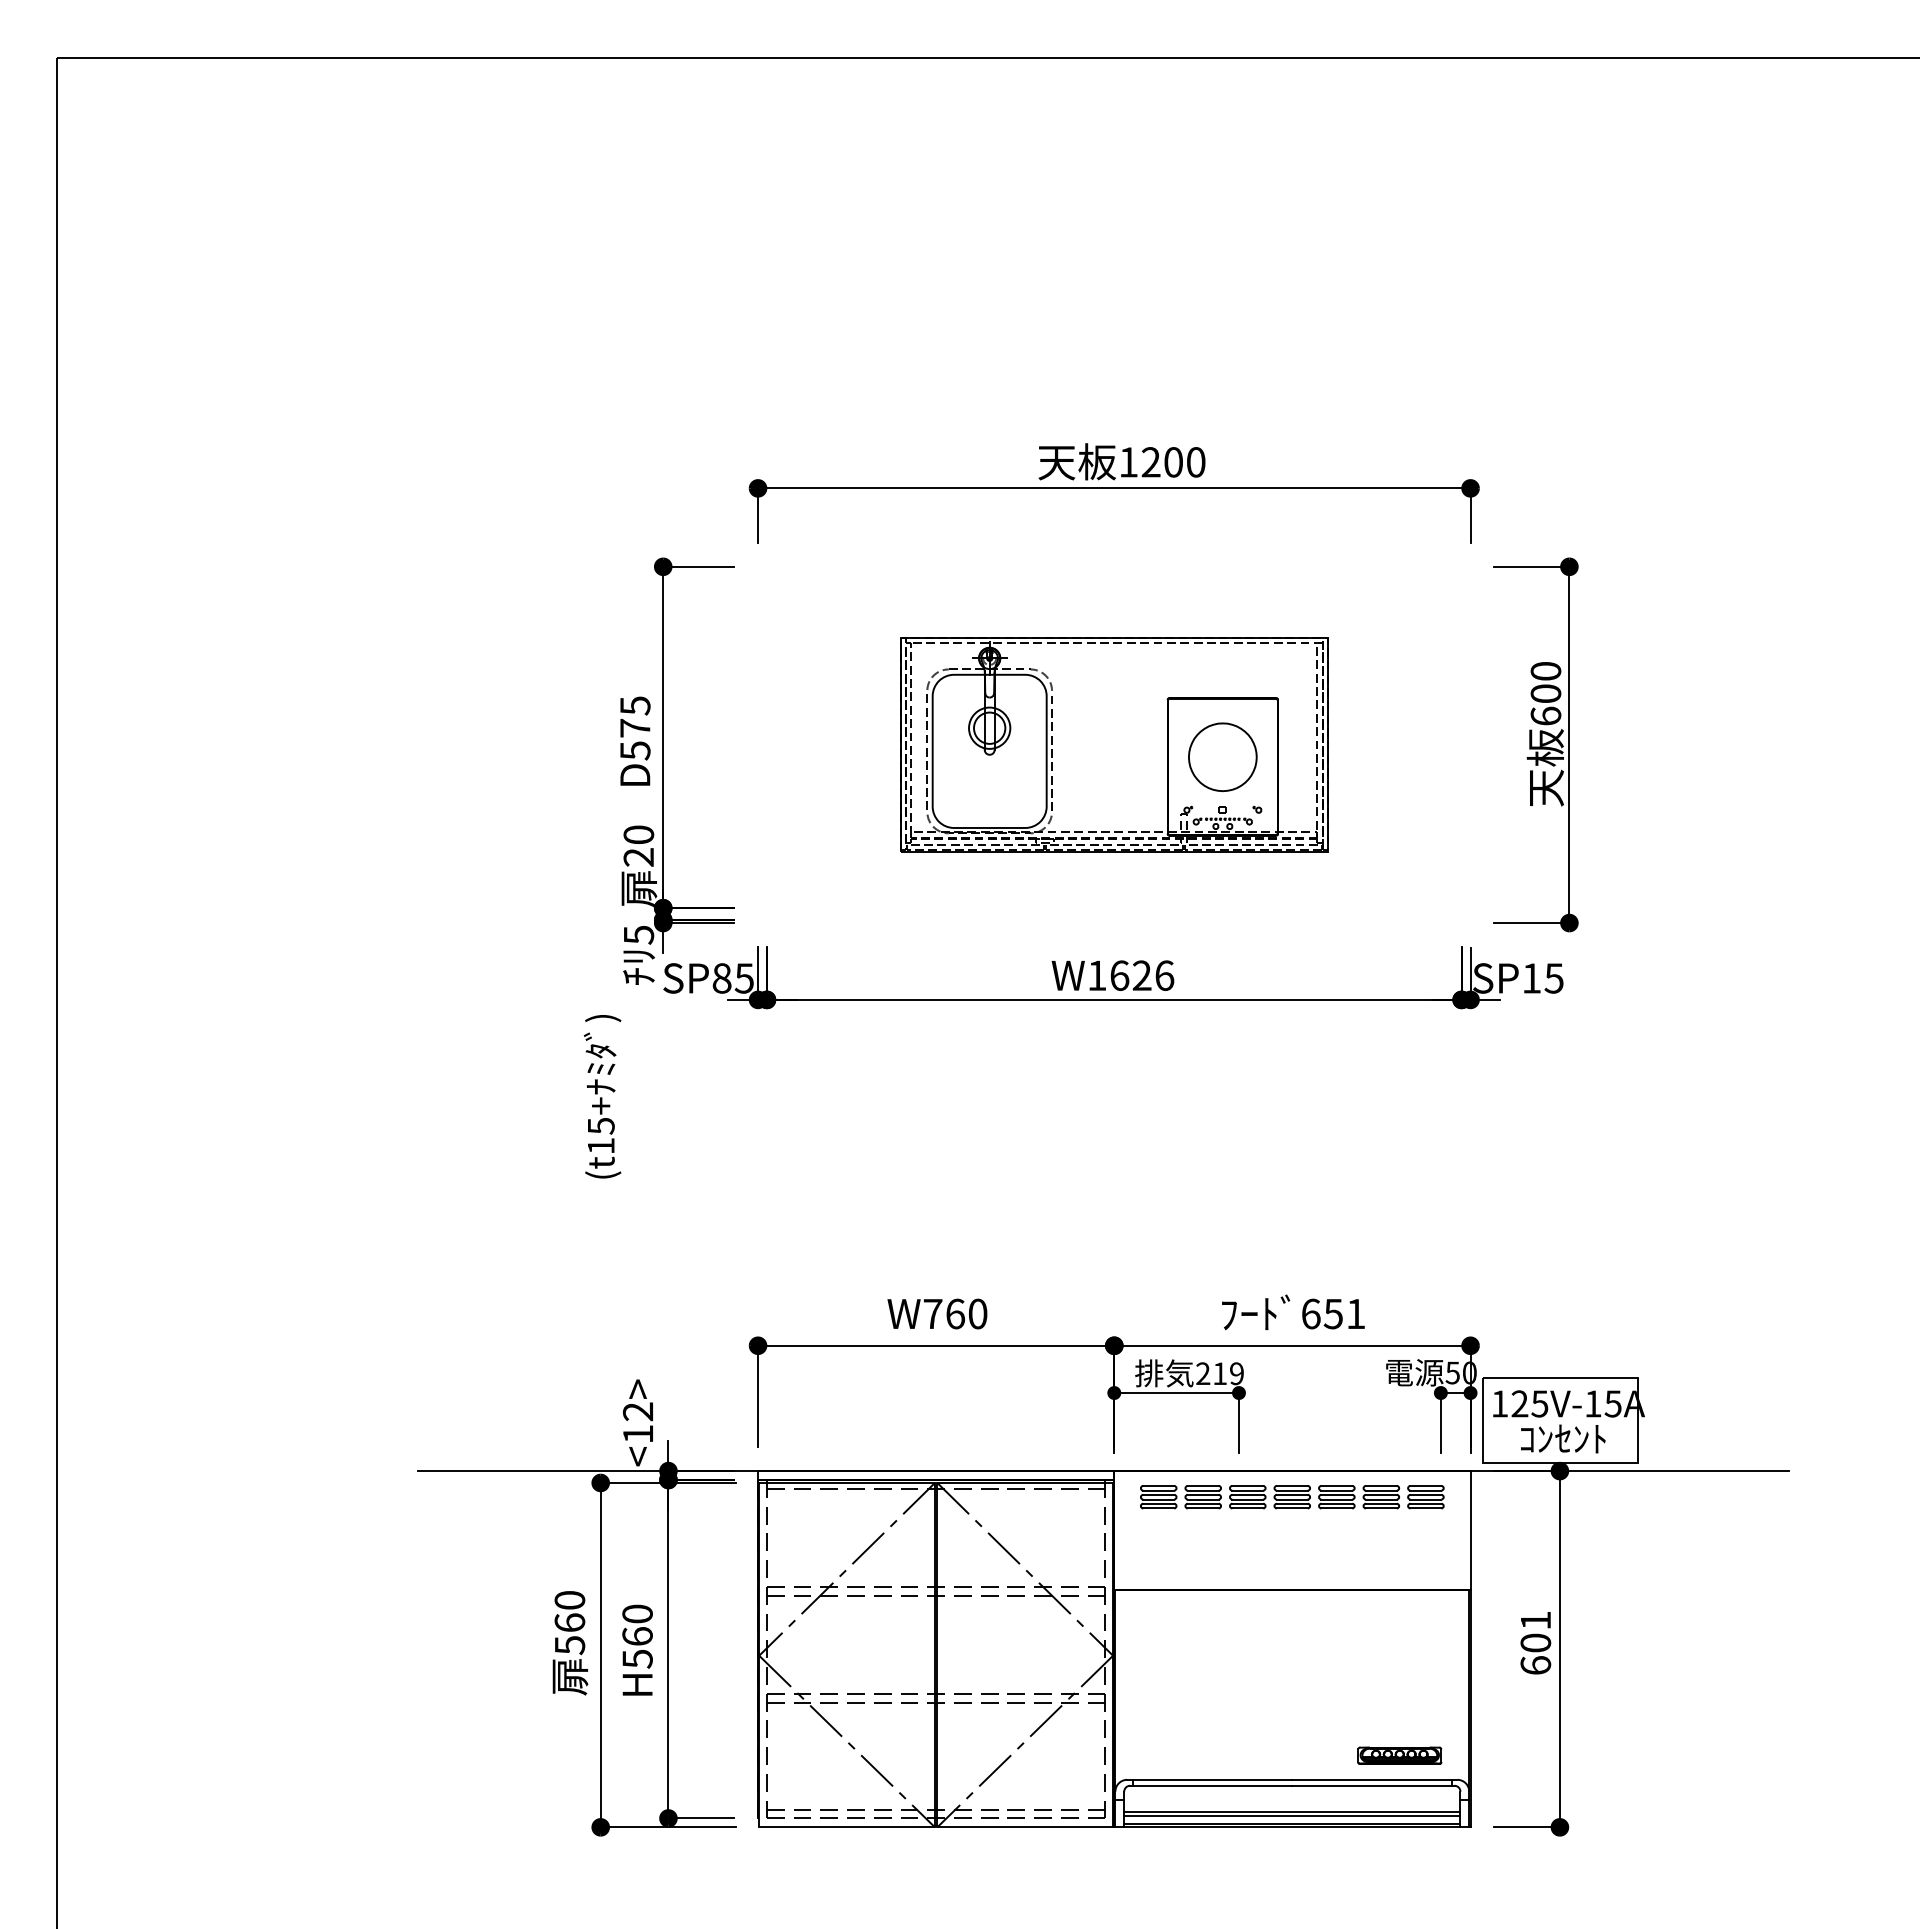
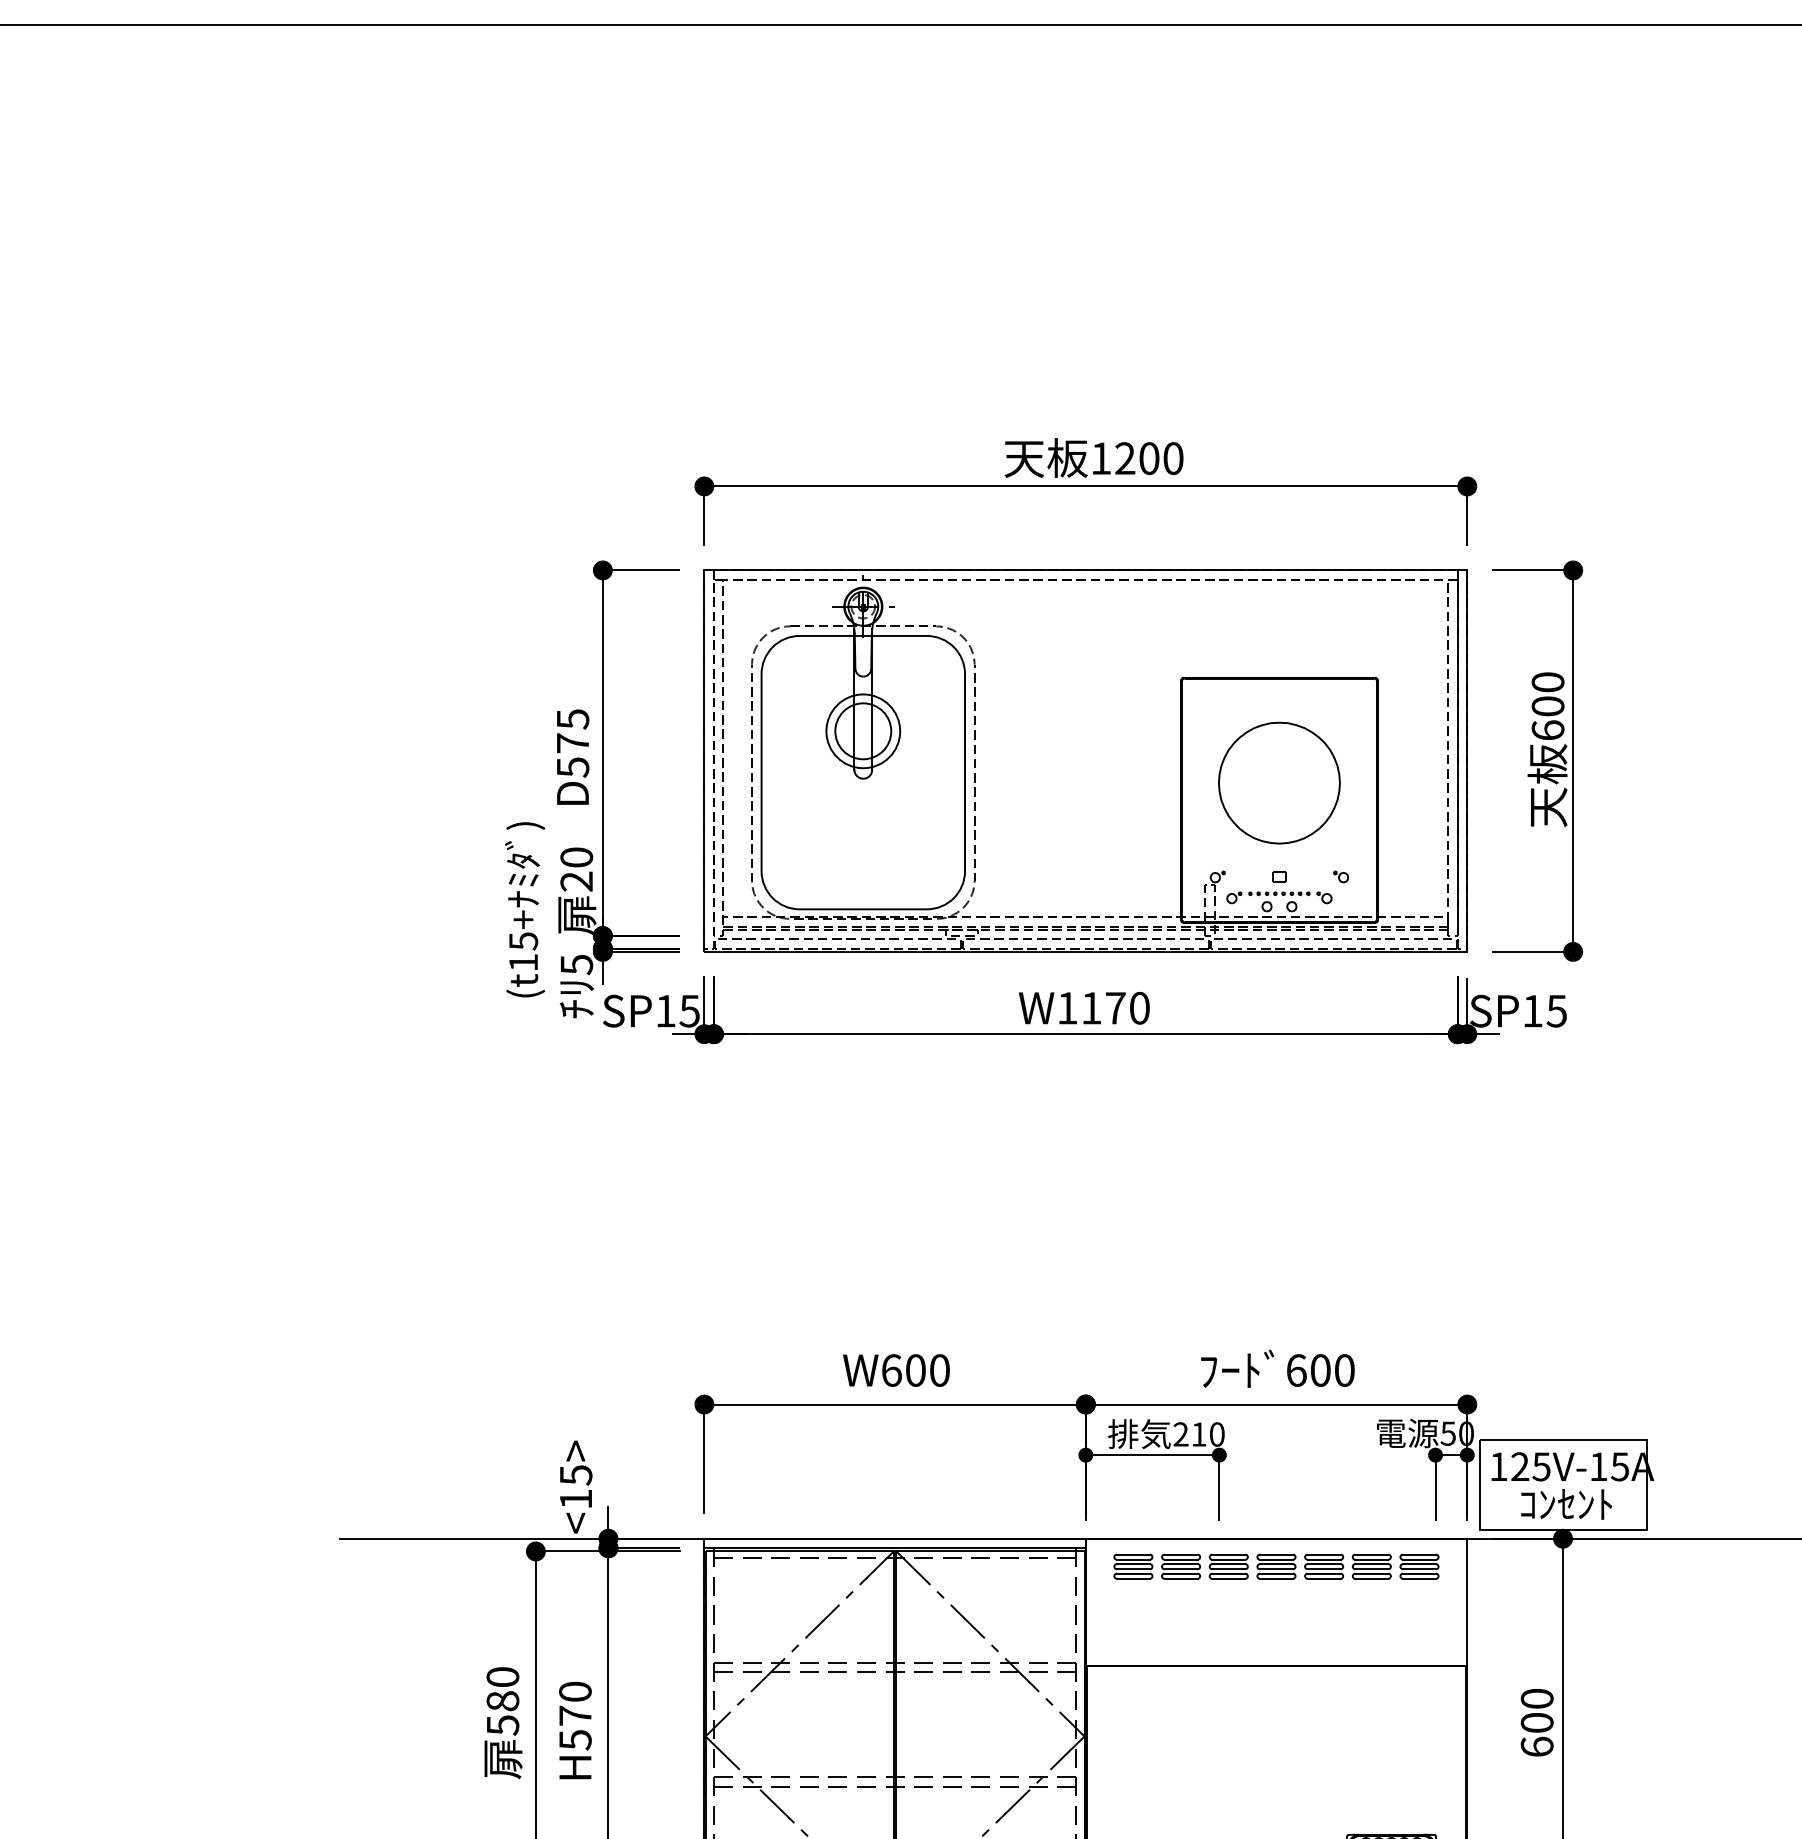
part: (1114, 744) -> (1086, 760), size x1.67
text: (1142, 975) -> (1116, 1008), W1626 -> W1170
text: (721, 978) -> (665, 1011), SP85 -> SP15
text: (602, 1096) -> (524, 909), moved
text: (944, 1313) -> (904, 1369), W760 -> W600
text: (1344, 1313) -> (1332, 1369), 651 -> 600
text: (1236, 1373) -> (1216, 1434), 219 -> 210
text: (637, 1411) -> (575, 1474), <12> -> <15>
text: (1535, 1620) -> (1536, 1698), 601 -> 600
text: (569, 1622) -> (502, 1700), 560 -> 580
text: (637, 1636) -> (575, 1715), H560 -> H570

